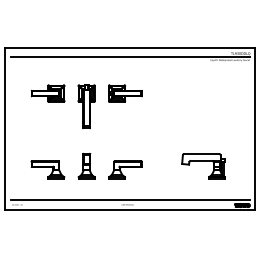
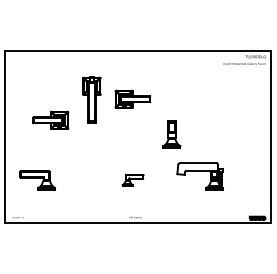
line: (130, 57) -> (138, 60), removed
part: (47, 92) -> (50, 119), moved
part: (86, 105) -> (91, 99), moved
part: (86, 166) -> (171, 134), moved
part: (202, 166) -> (199, 176), moved
part: (47, 169) -> (37, 180), moved
part: (124, 169) -> (132, 180), size x0.6
line: (130, 200) -> (138, 212), removed

